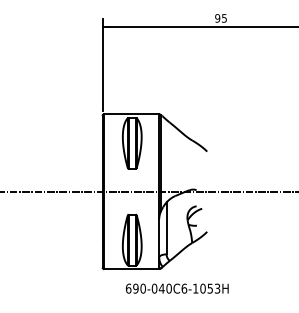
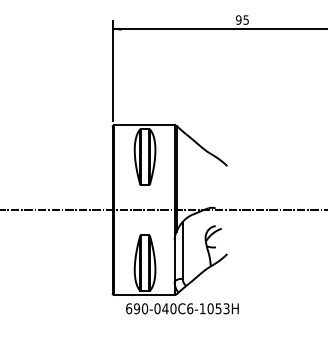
text: (176, 288) -> (181, 308), moved

